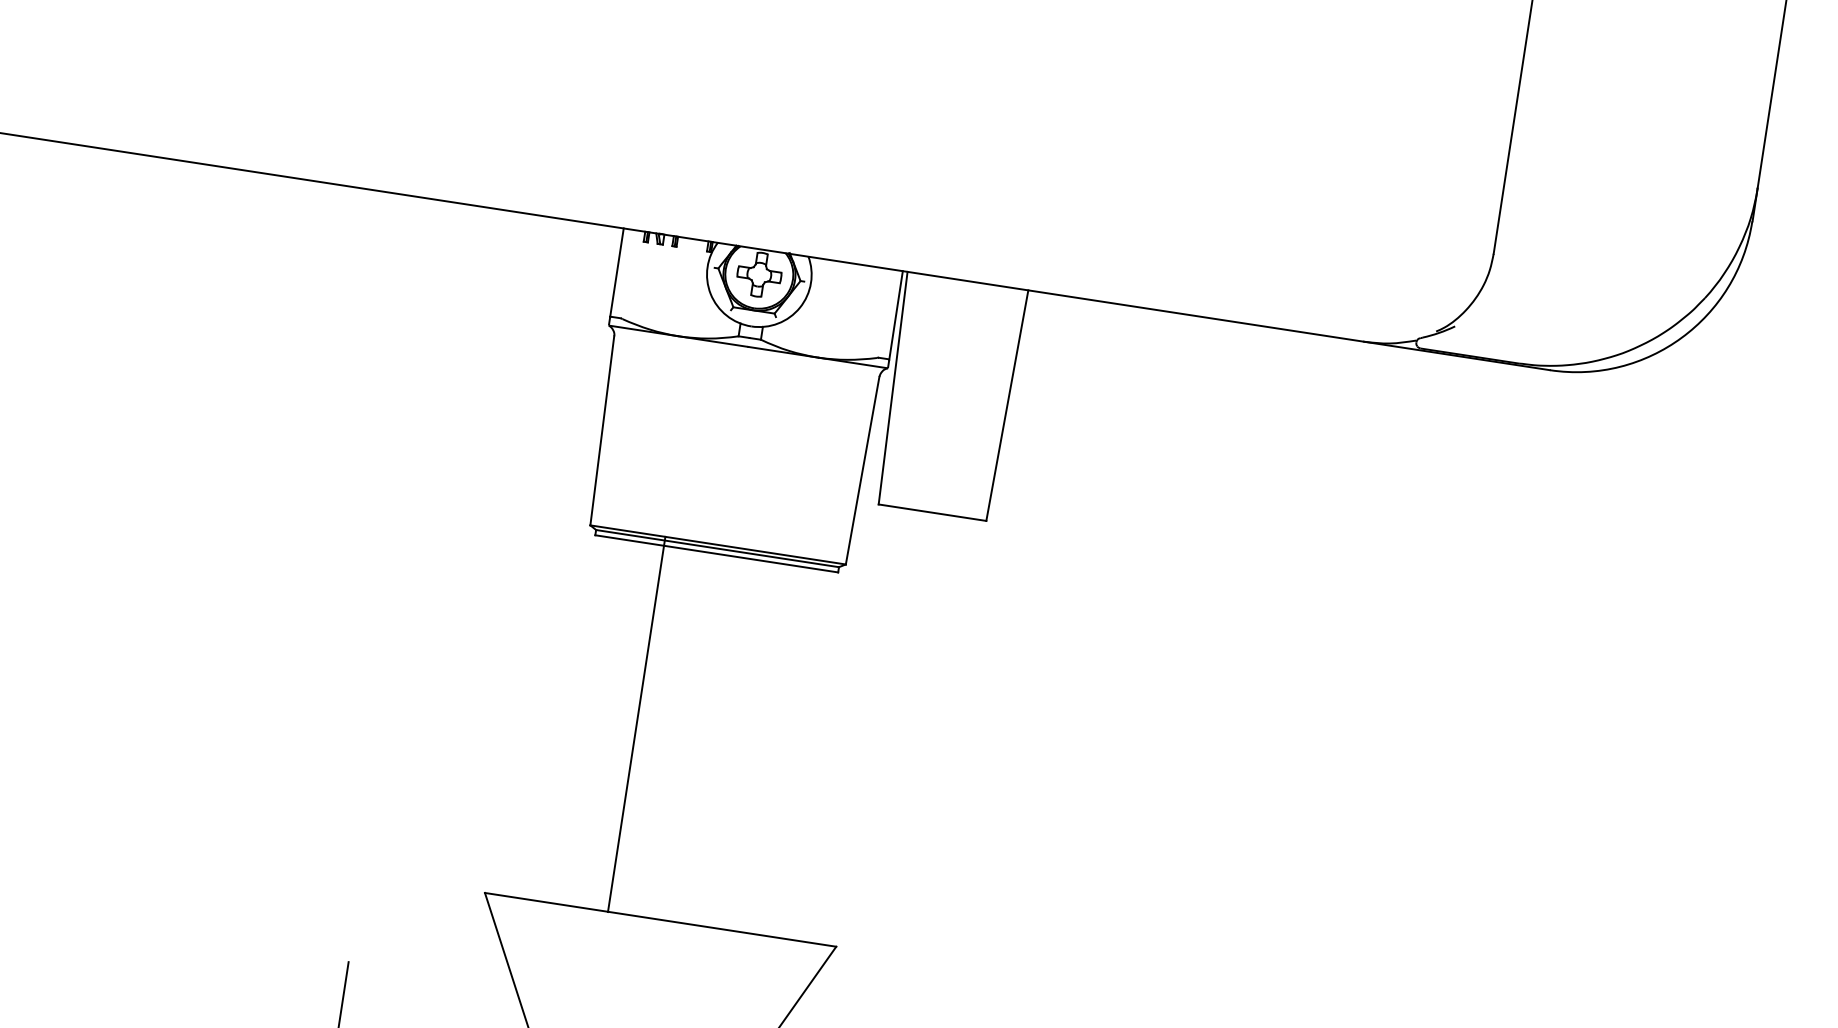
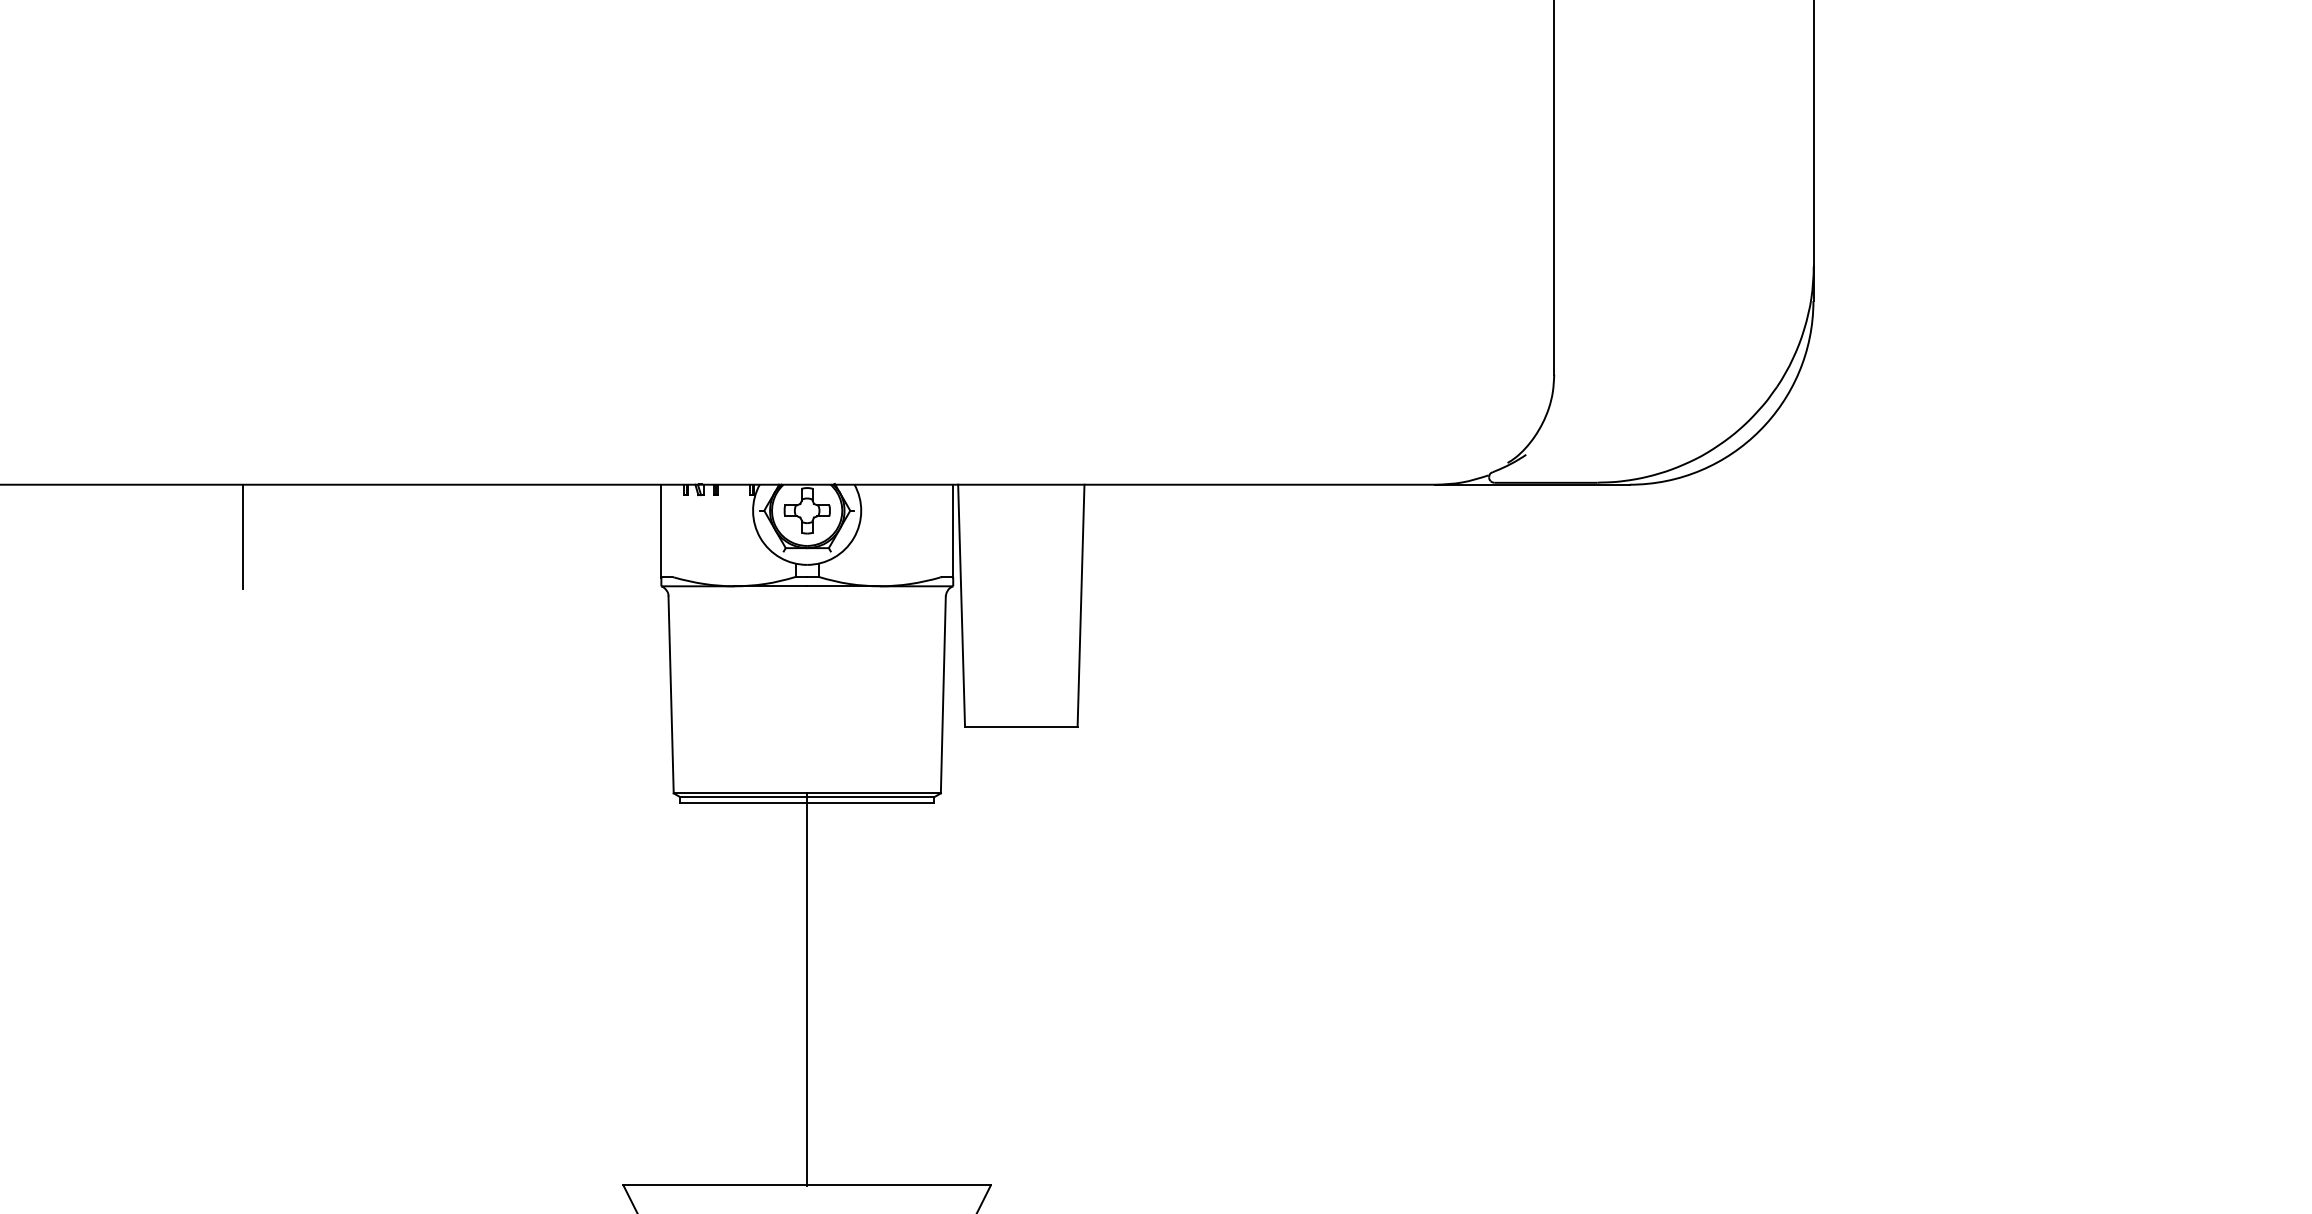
line: (215, 216) -> (242, 536), added
line: (637, 724) -> (807, 989), moved

